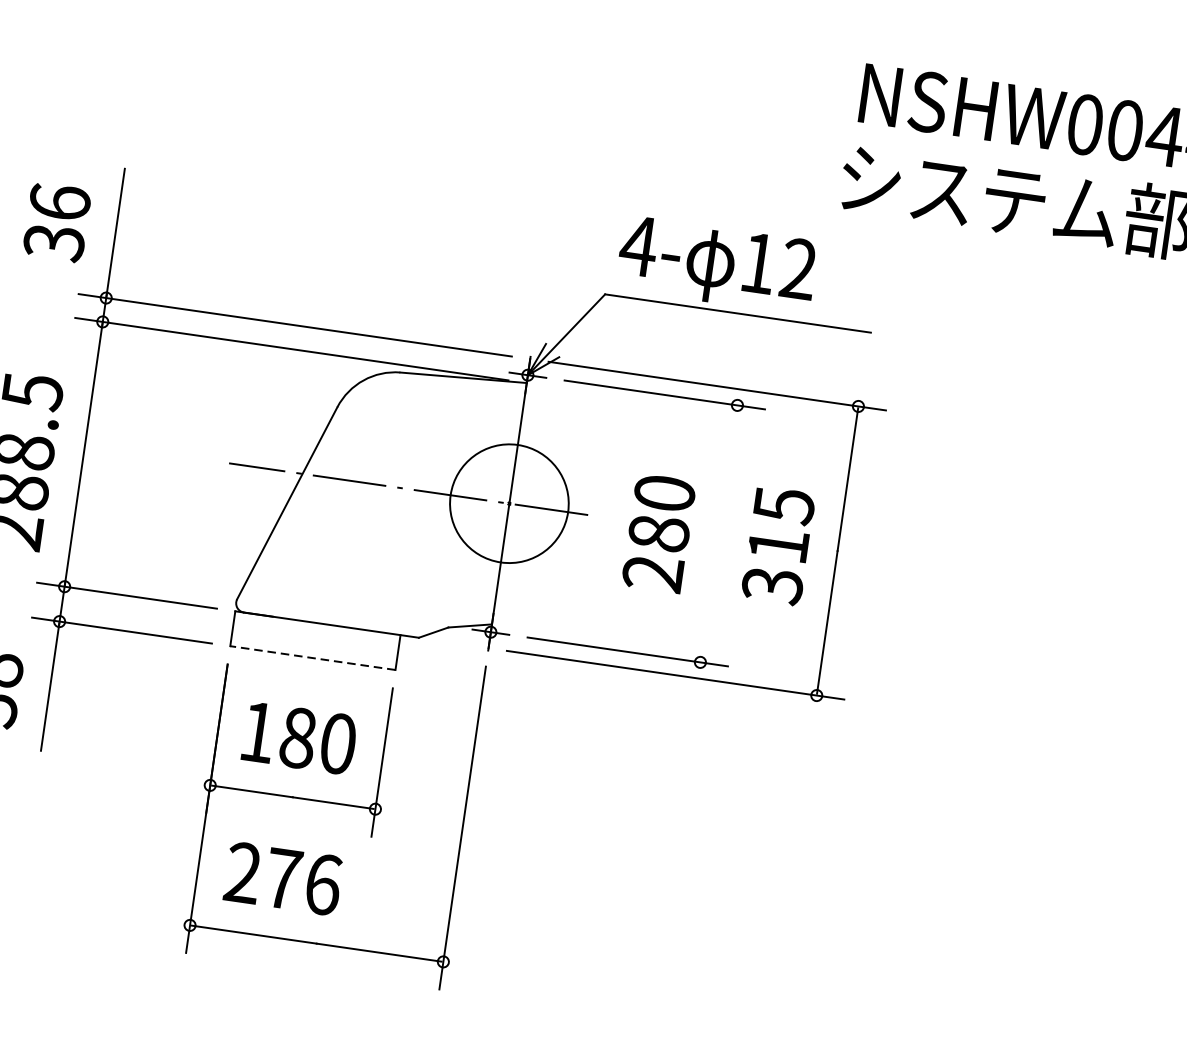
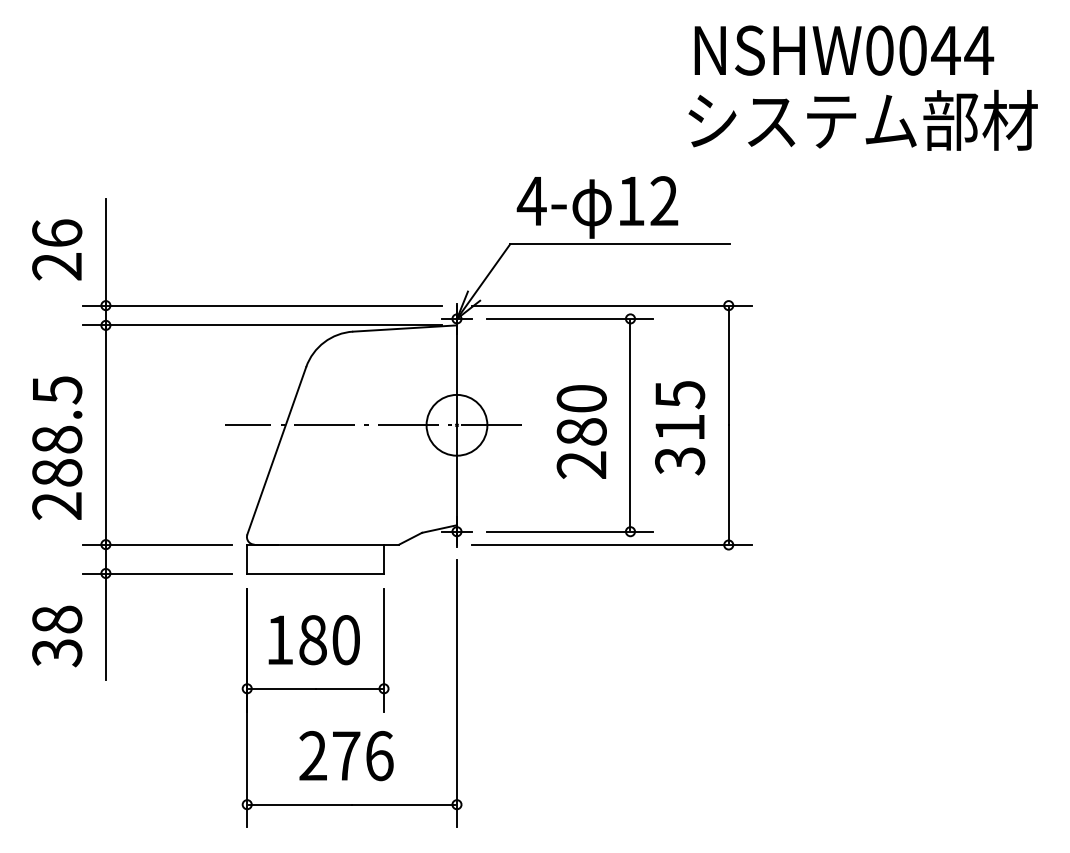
text: (54, 243) -> (57, 267), 36 -> 26
circle: (508, 502) -> (456, 424), size x0.62
line: (718, 534) -> (630, 425), added
line: (312, 658) -> (315, 573), dashed -> solid
text: (283, 879) -> (346, 756), moved

